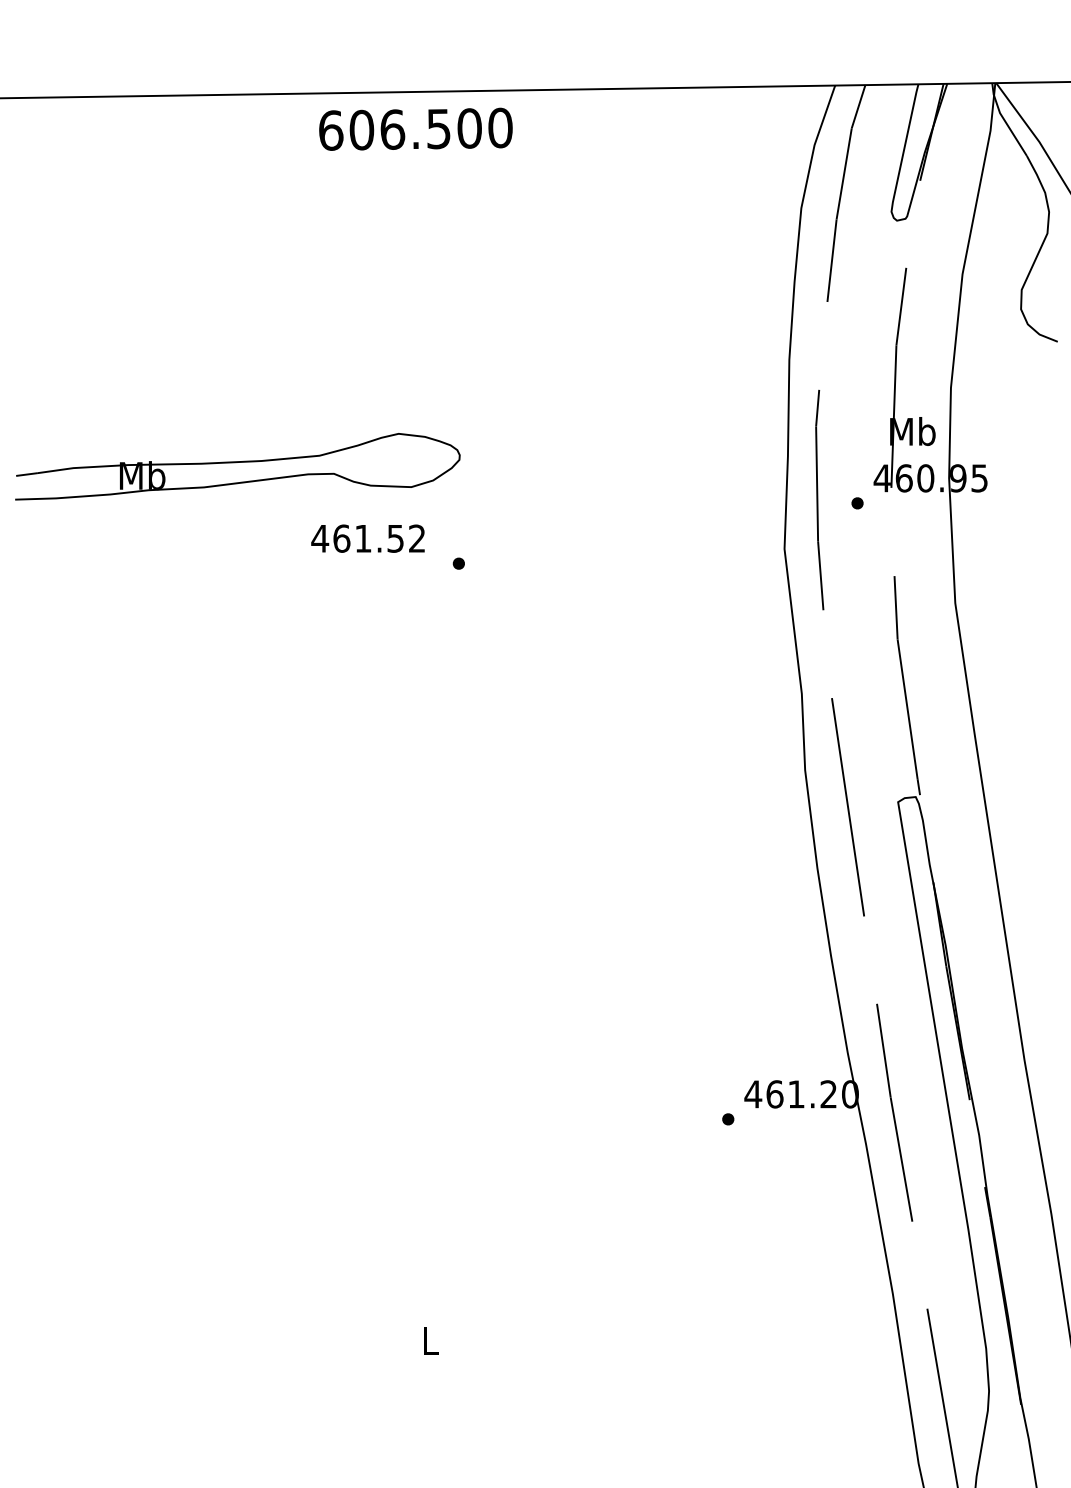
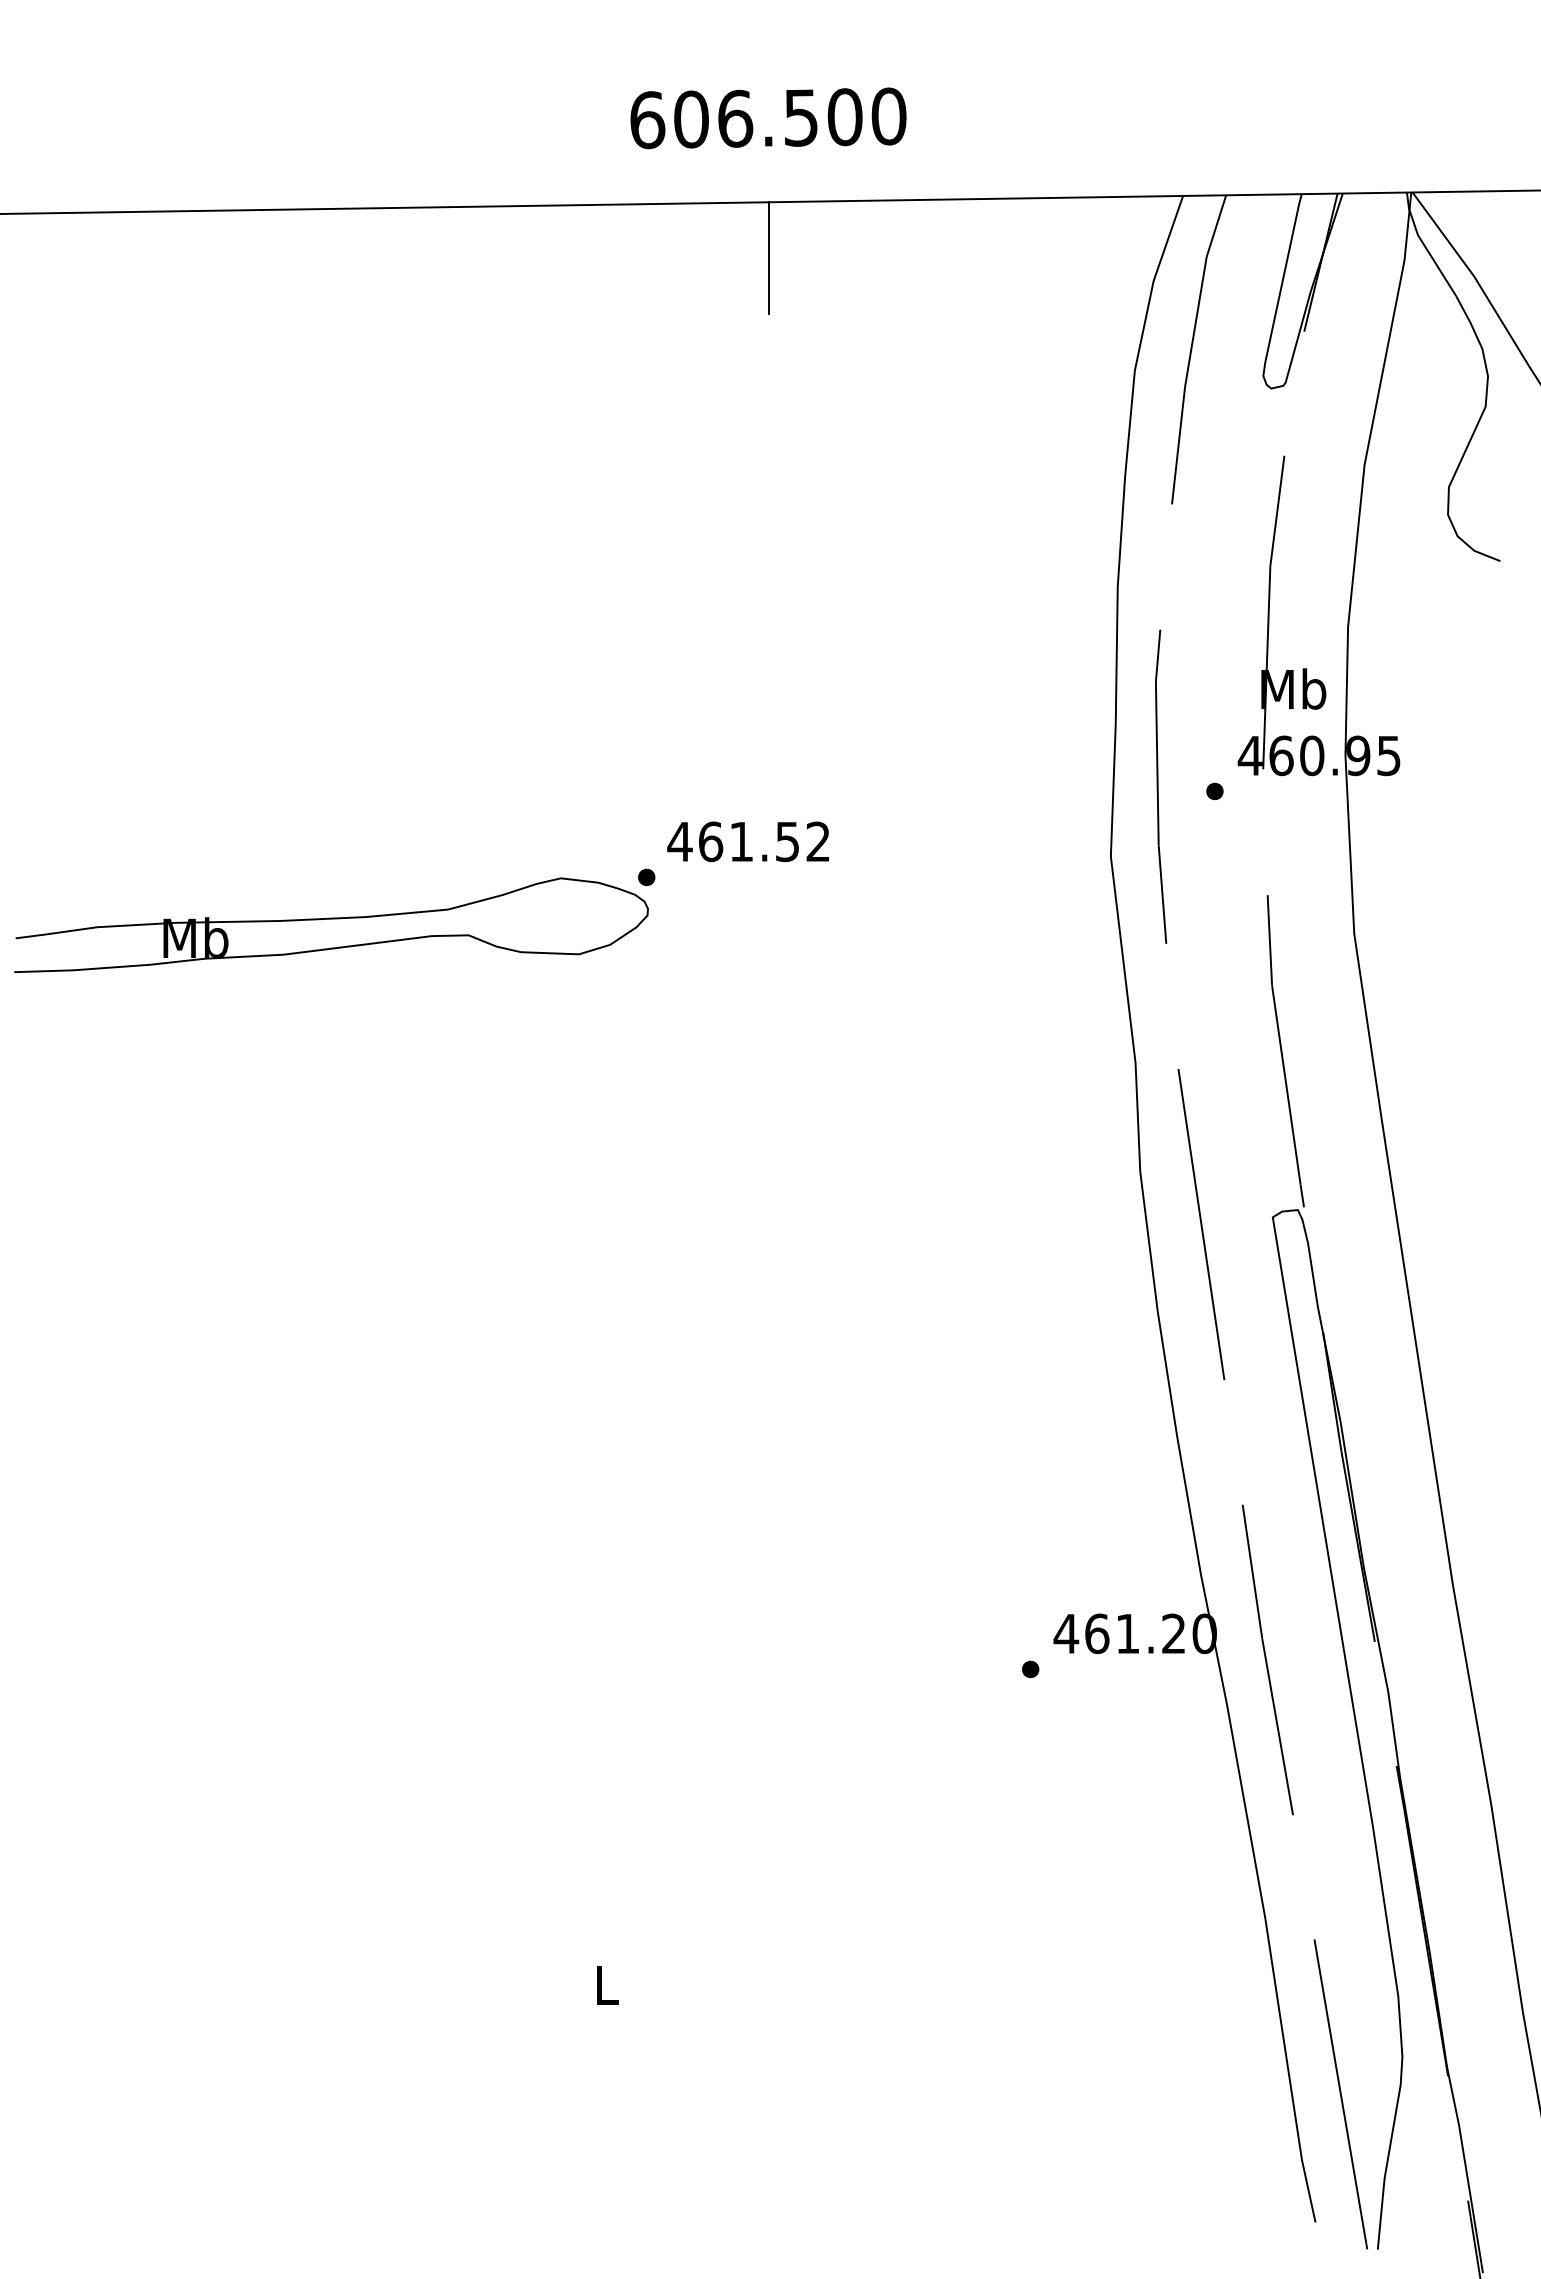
text: (415, 129) -> (768, 118), moved
line: (544, 129) -> (768, 258), added
part: (237, 466) -> (331, 924), moved
text: (367, 538) -> (747, 841), moved

